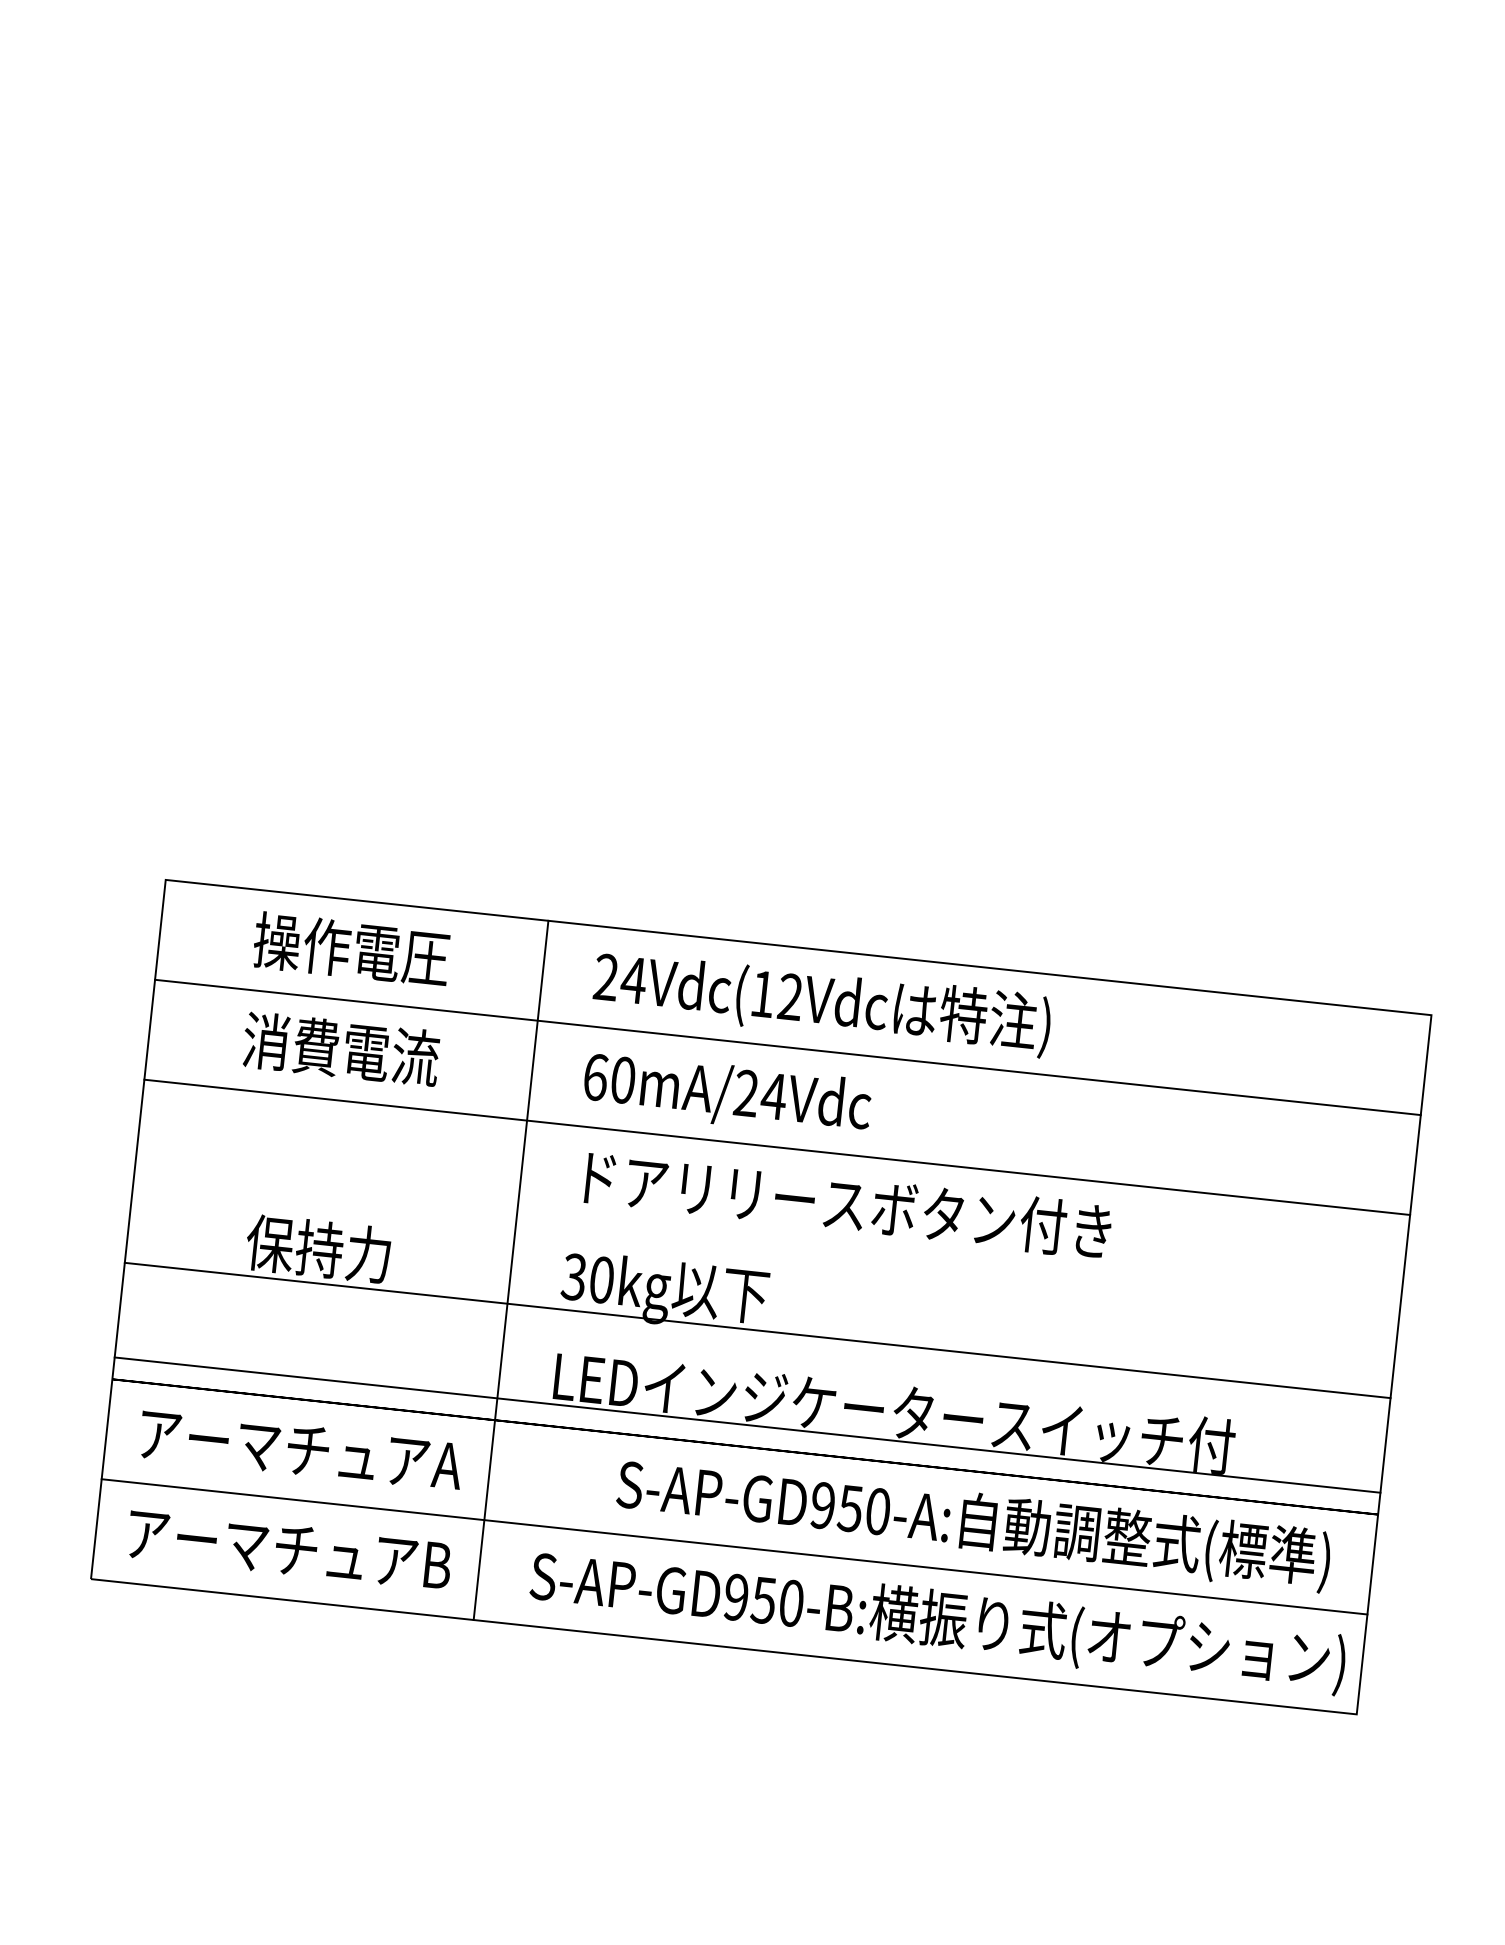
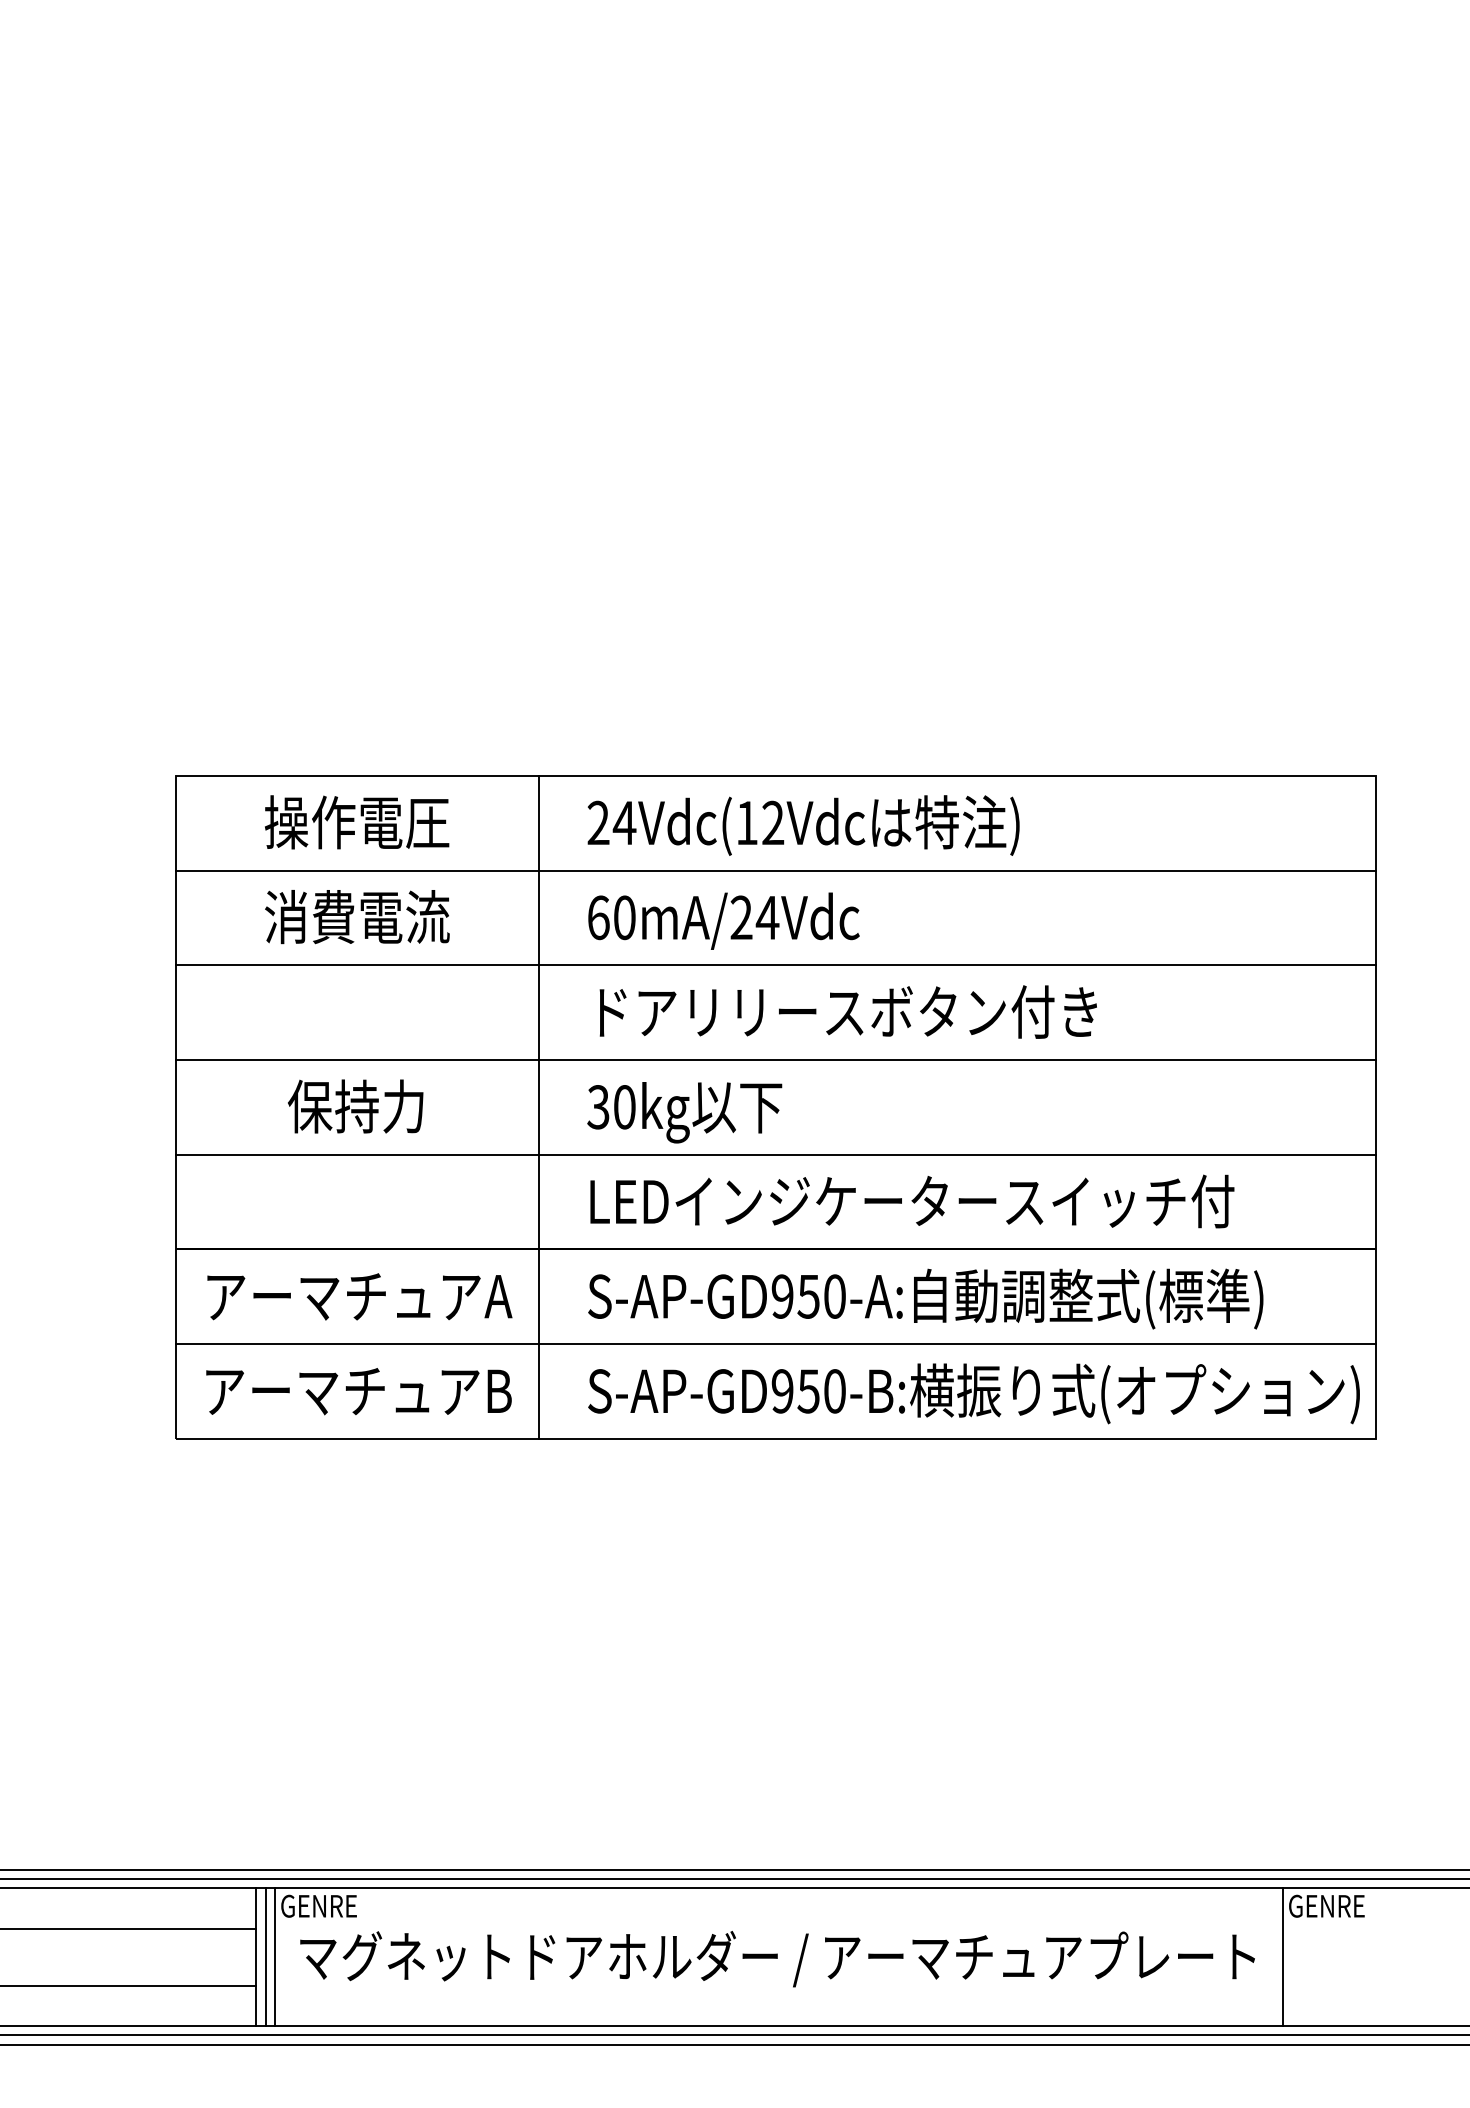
line: (757, 1330) -> (775, 1059), moved
line: (747, 1424) -> (775, 1154), moved
text: (973, 1523) -> (925, 1298), moved

